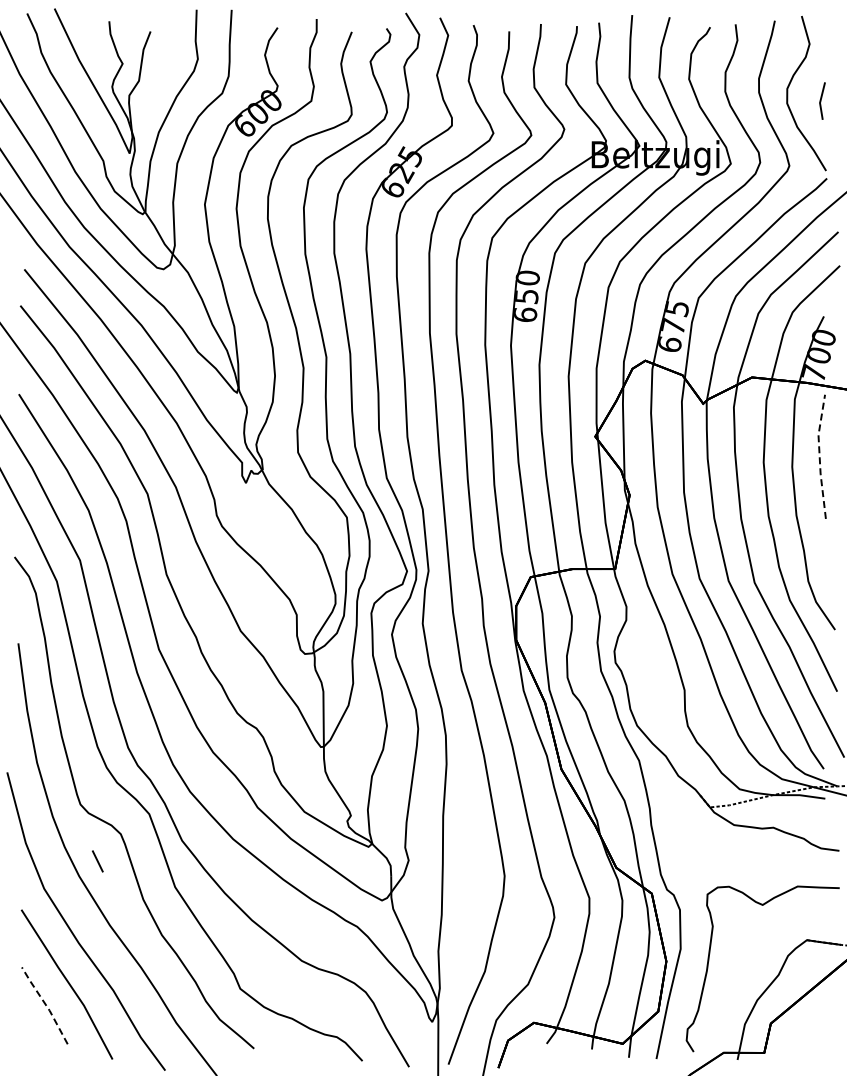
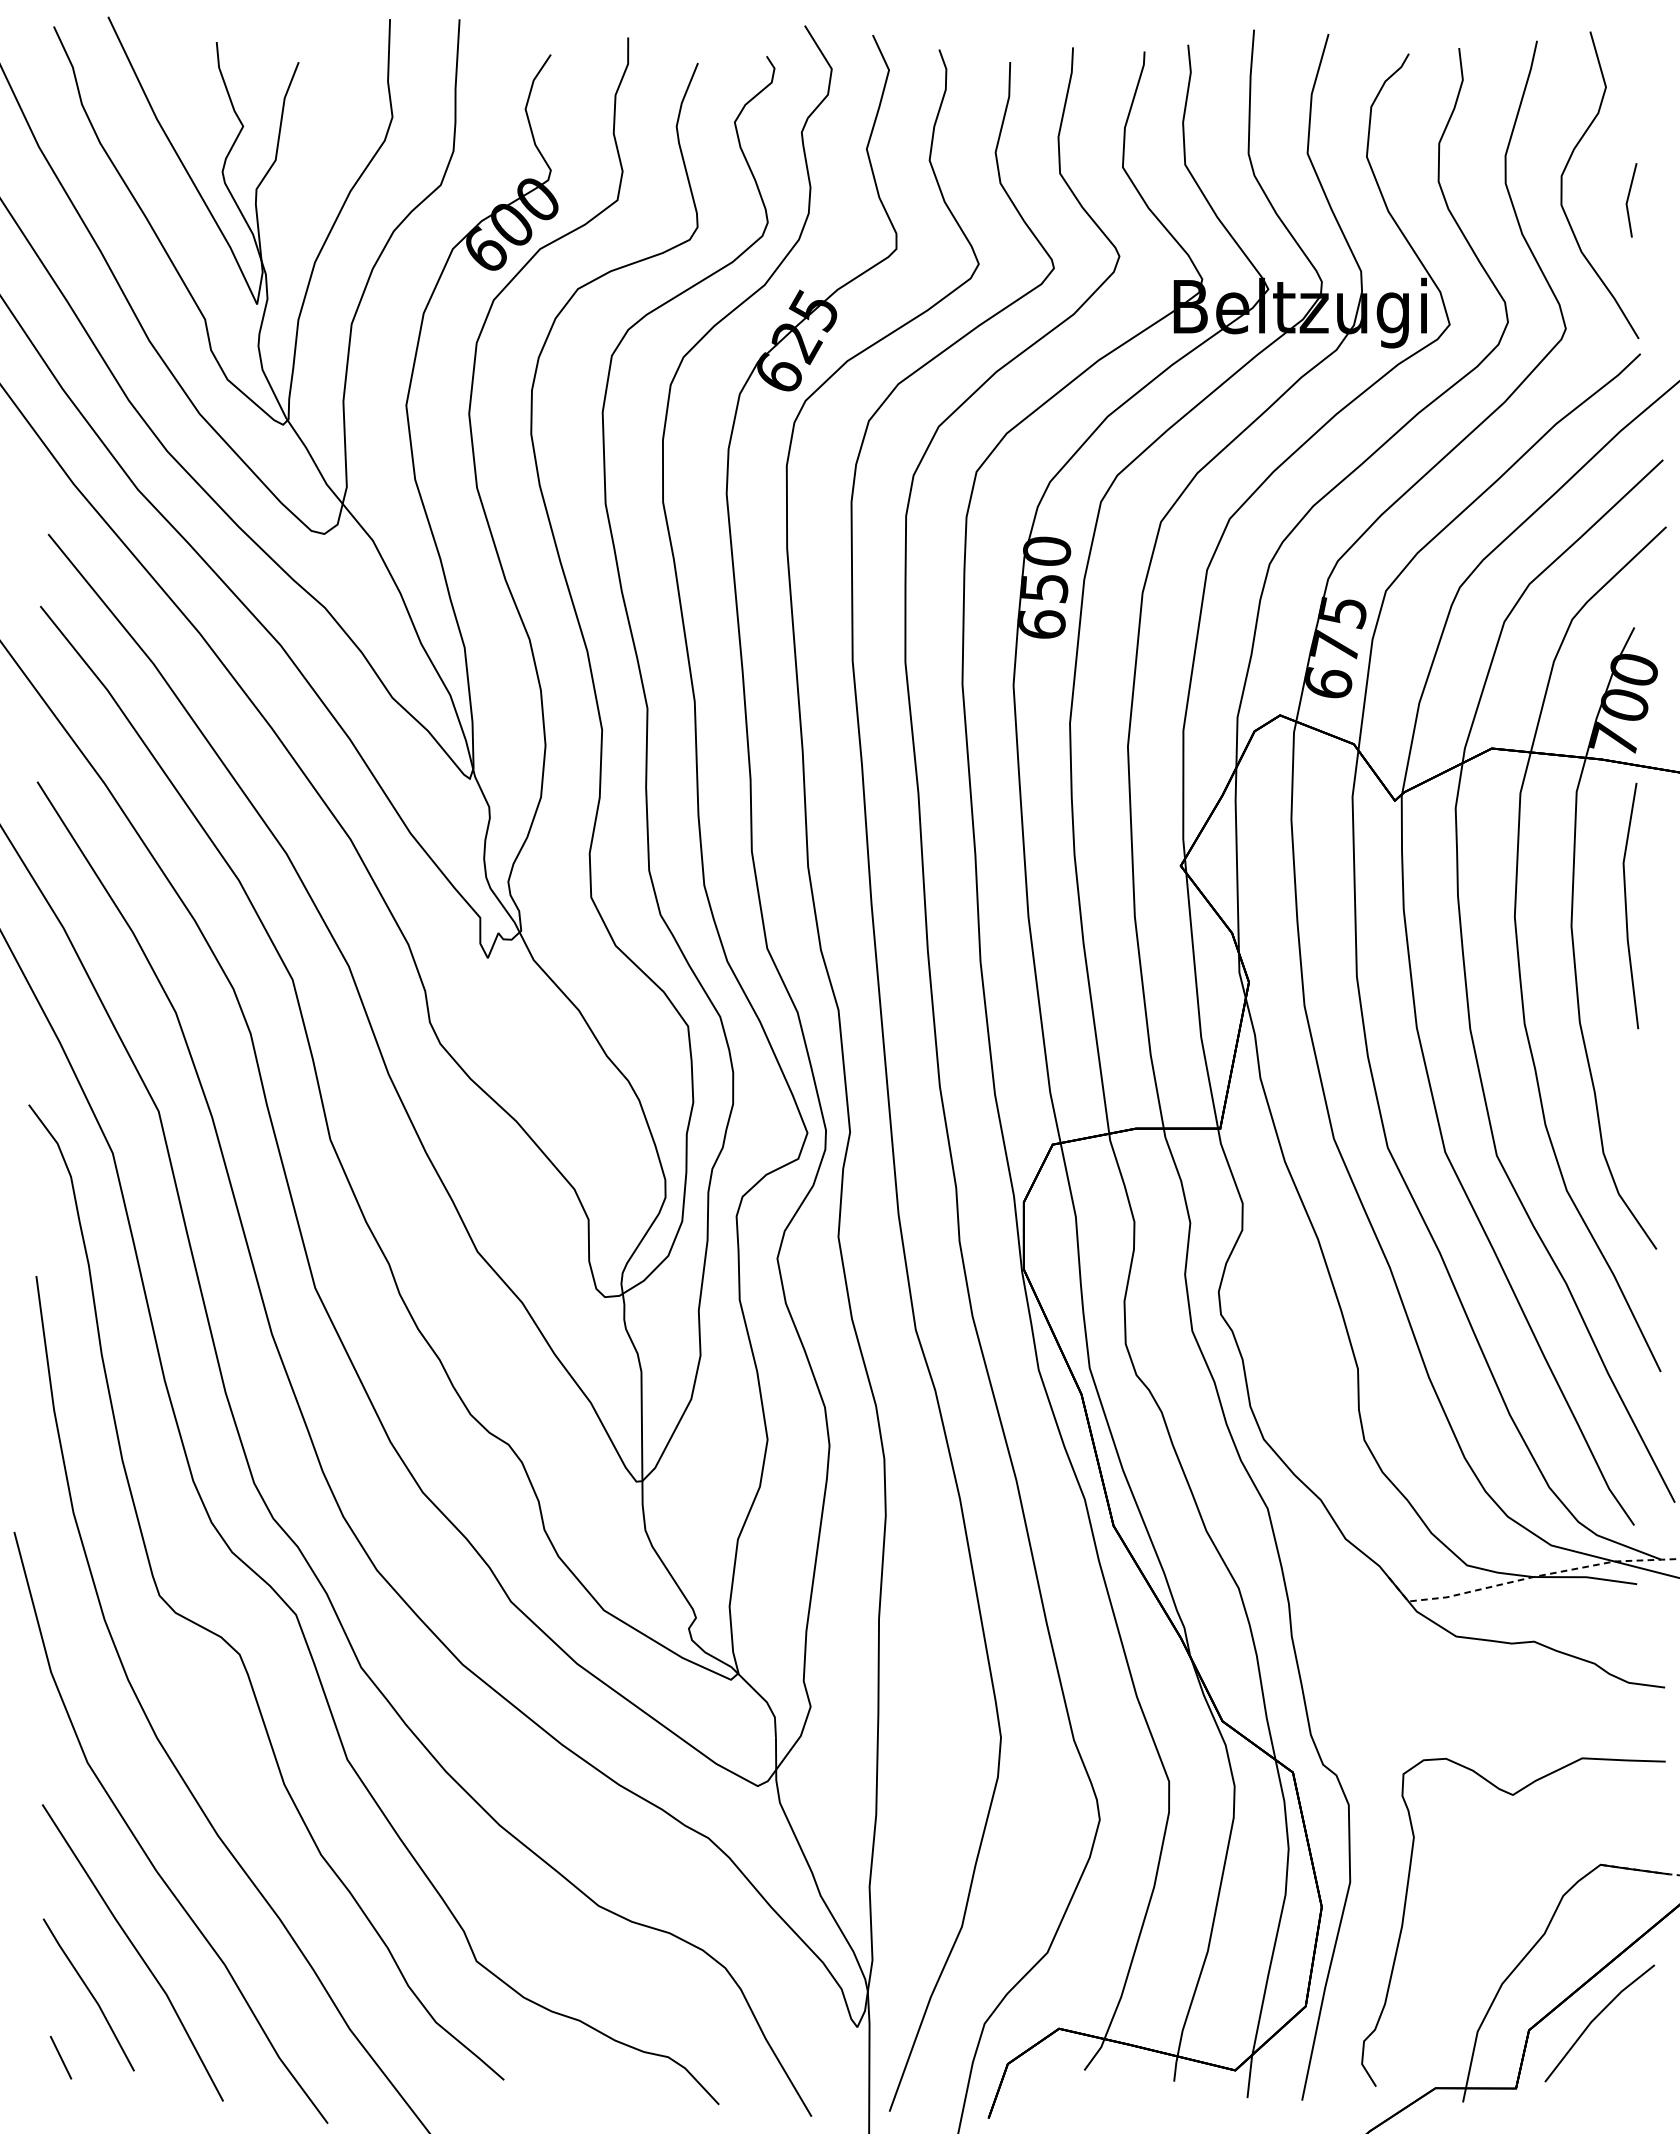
line: (819, 457) -> (1625, 907), dashed -> solid
line: (97, 861) -> (60, 2057), moved
line: (45, 1004) -> (90, 1992), dashed -> solid
line: (805, 1017) -> (1597, 2018), added

